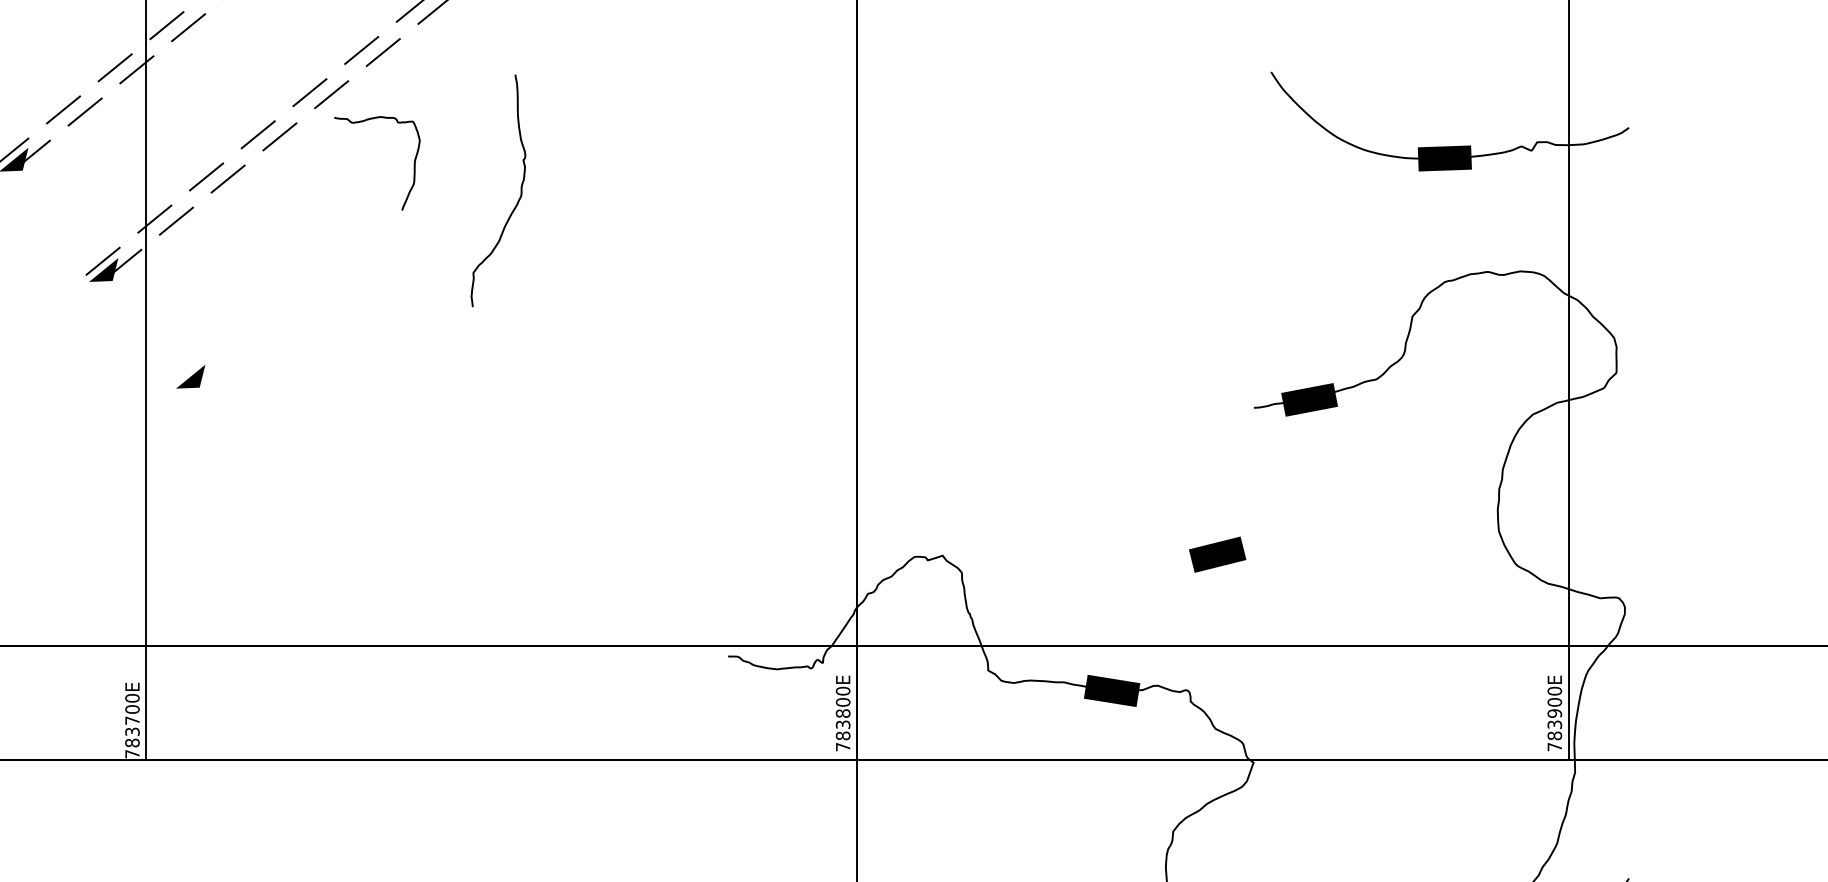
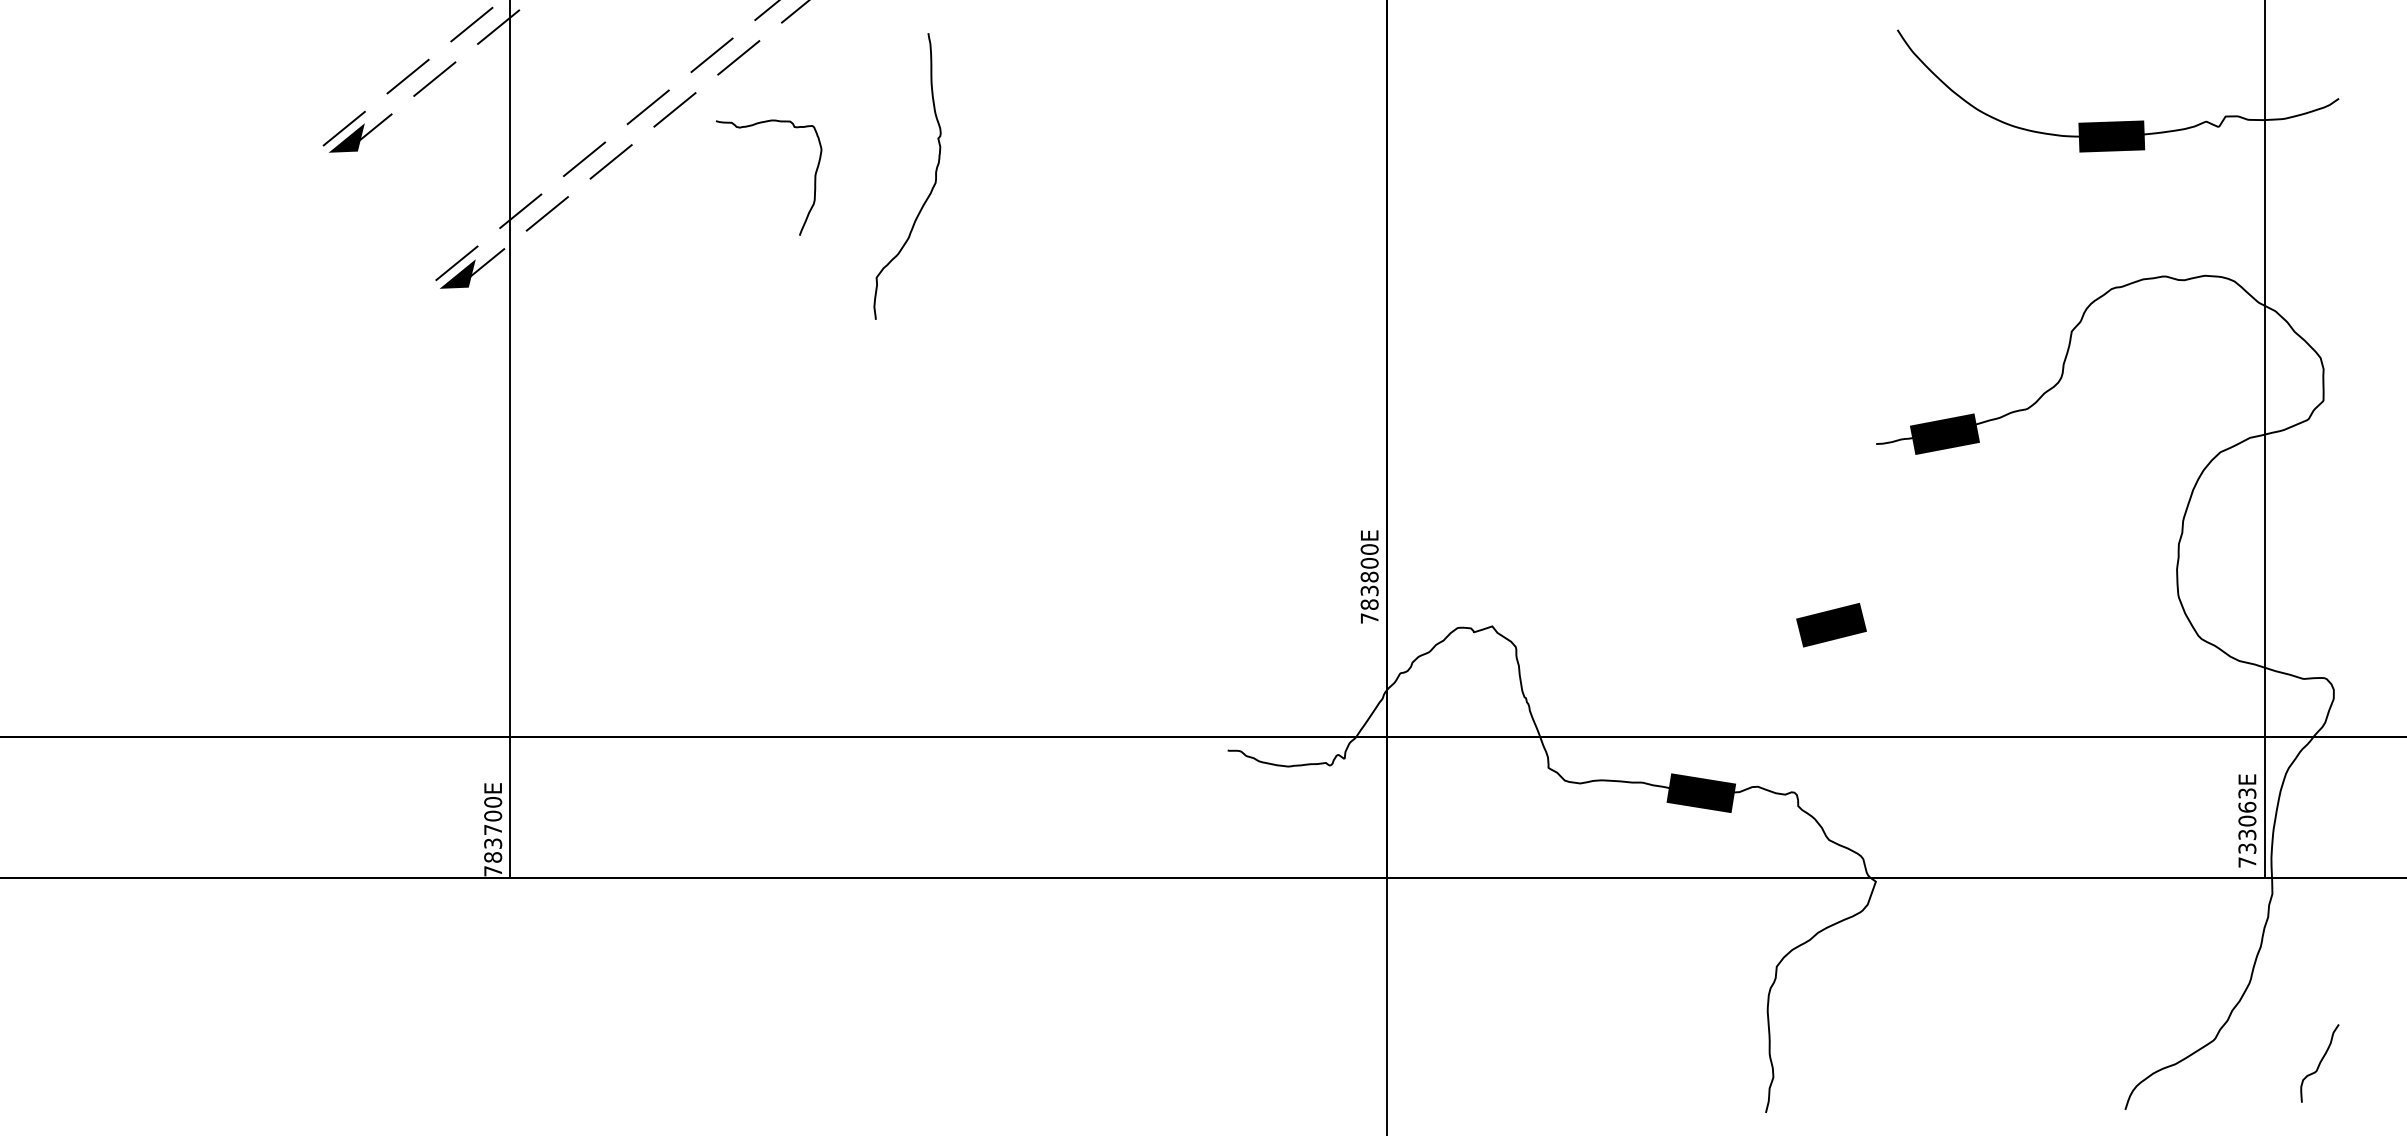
curve: (414, 163) -> (814, 177), moved
curve: (517, 200) -> (931, 188), moved
part: (190, 376) -> (564, 405), removed
text: (843, 713) -> (1369, 576), moved
text: (1554, 713) -> (2247, 820), 783900E -> 733063E

